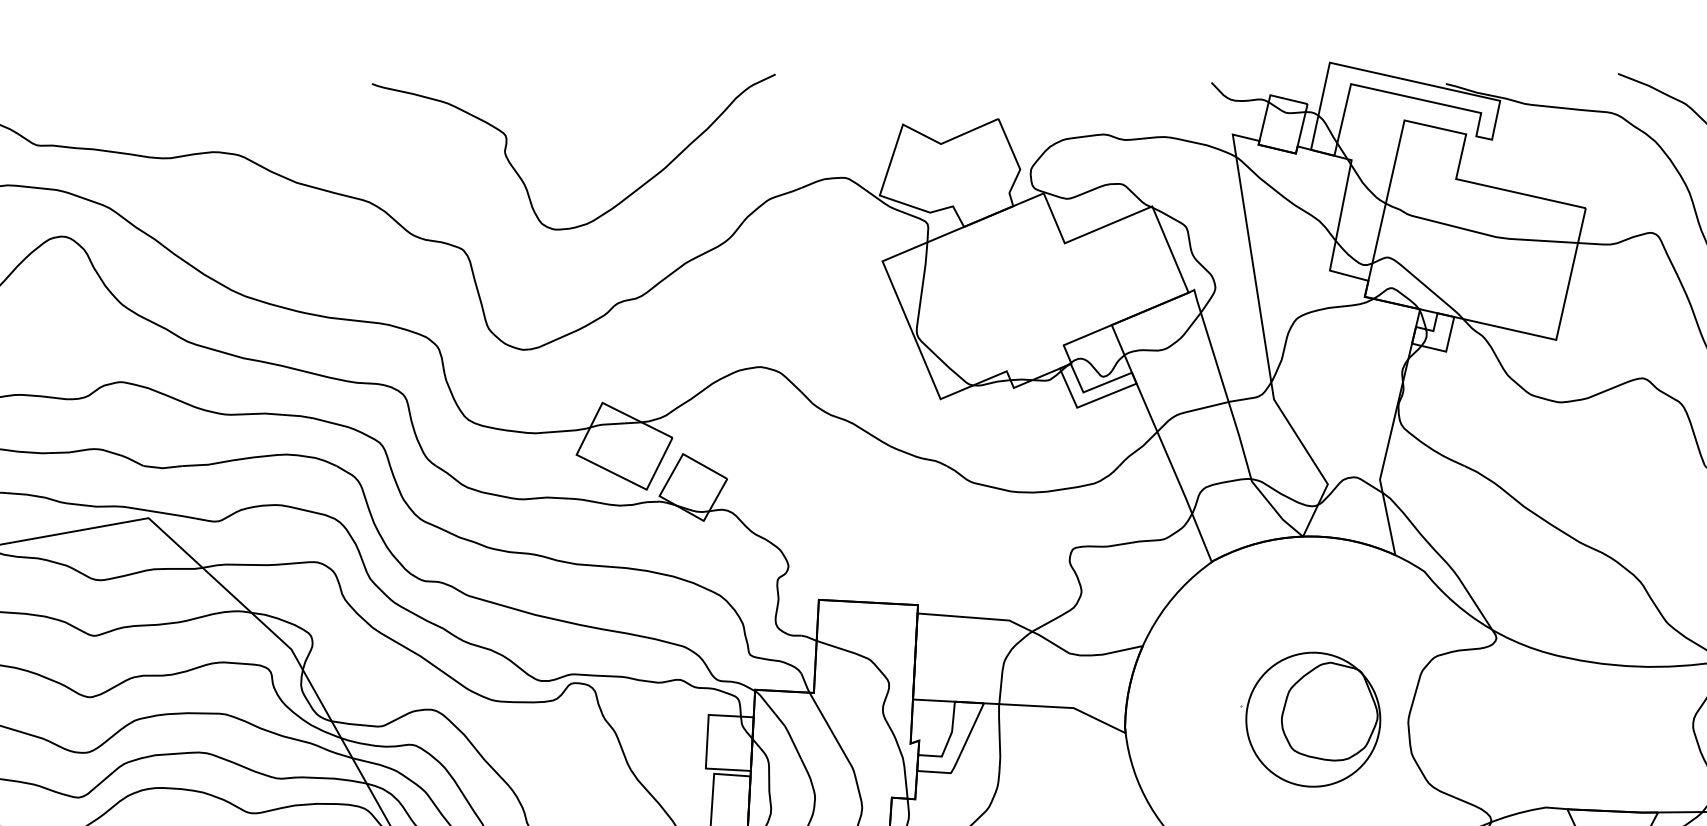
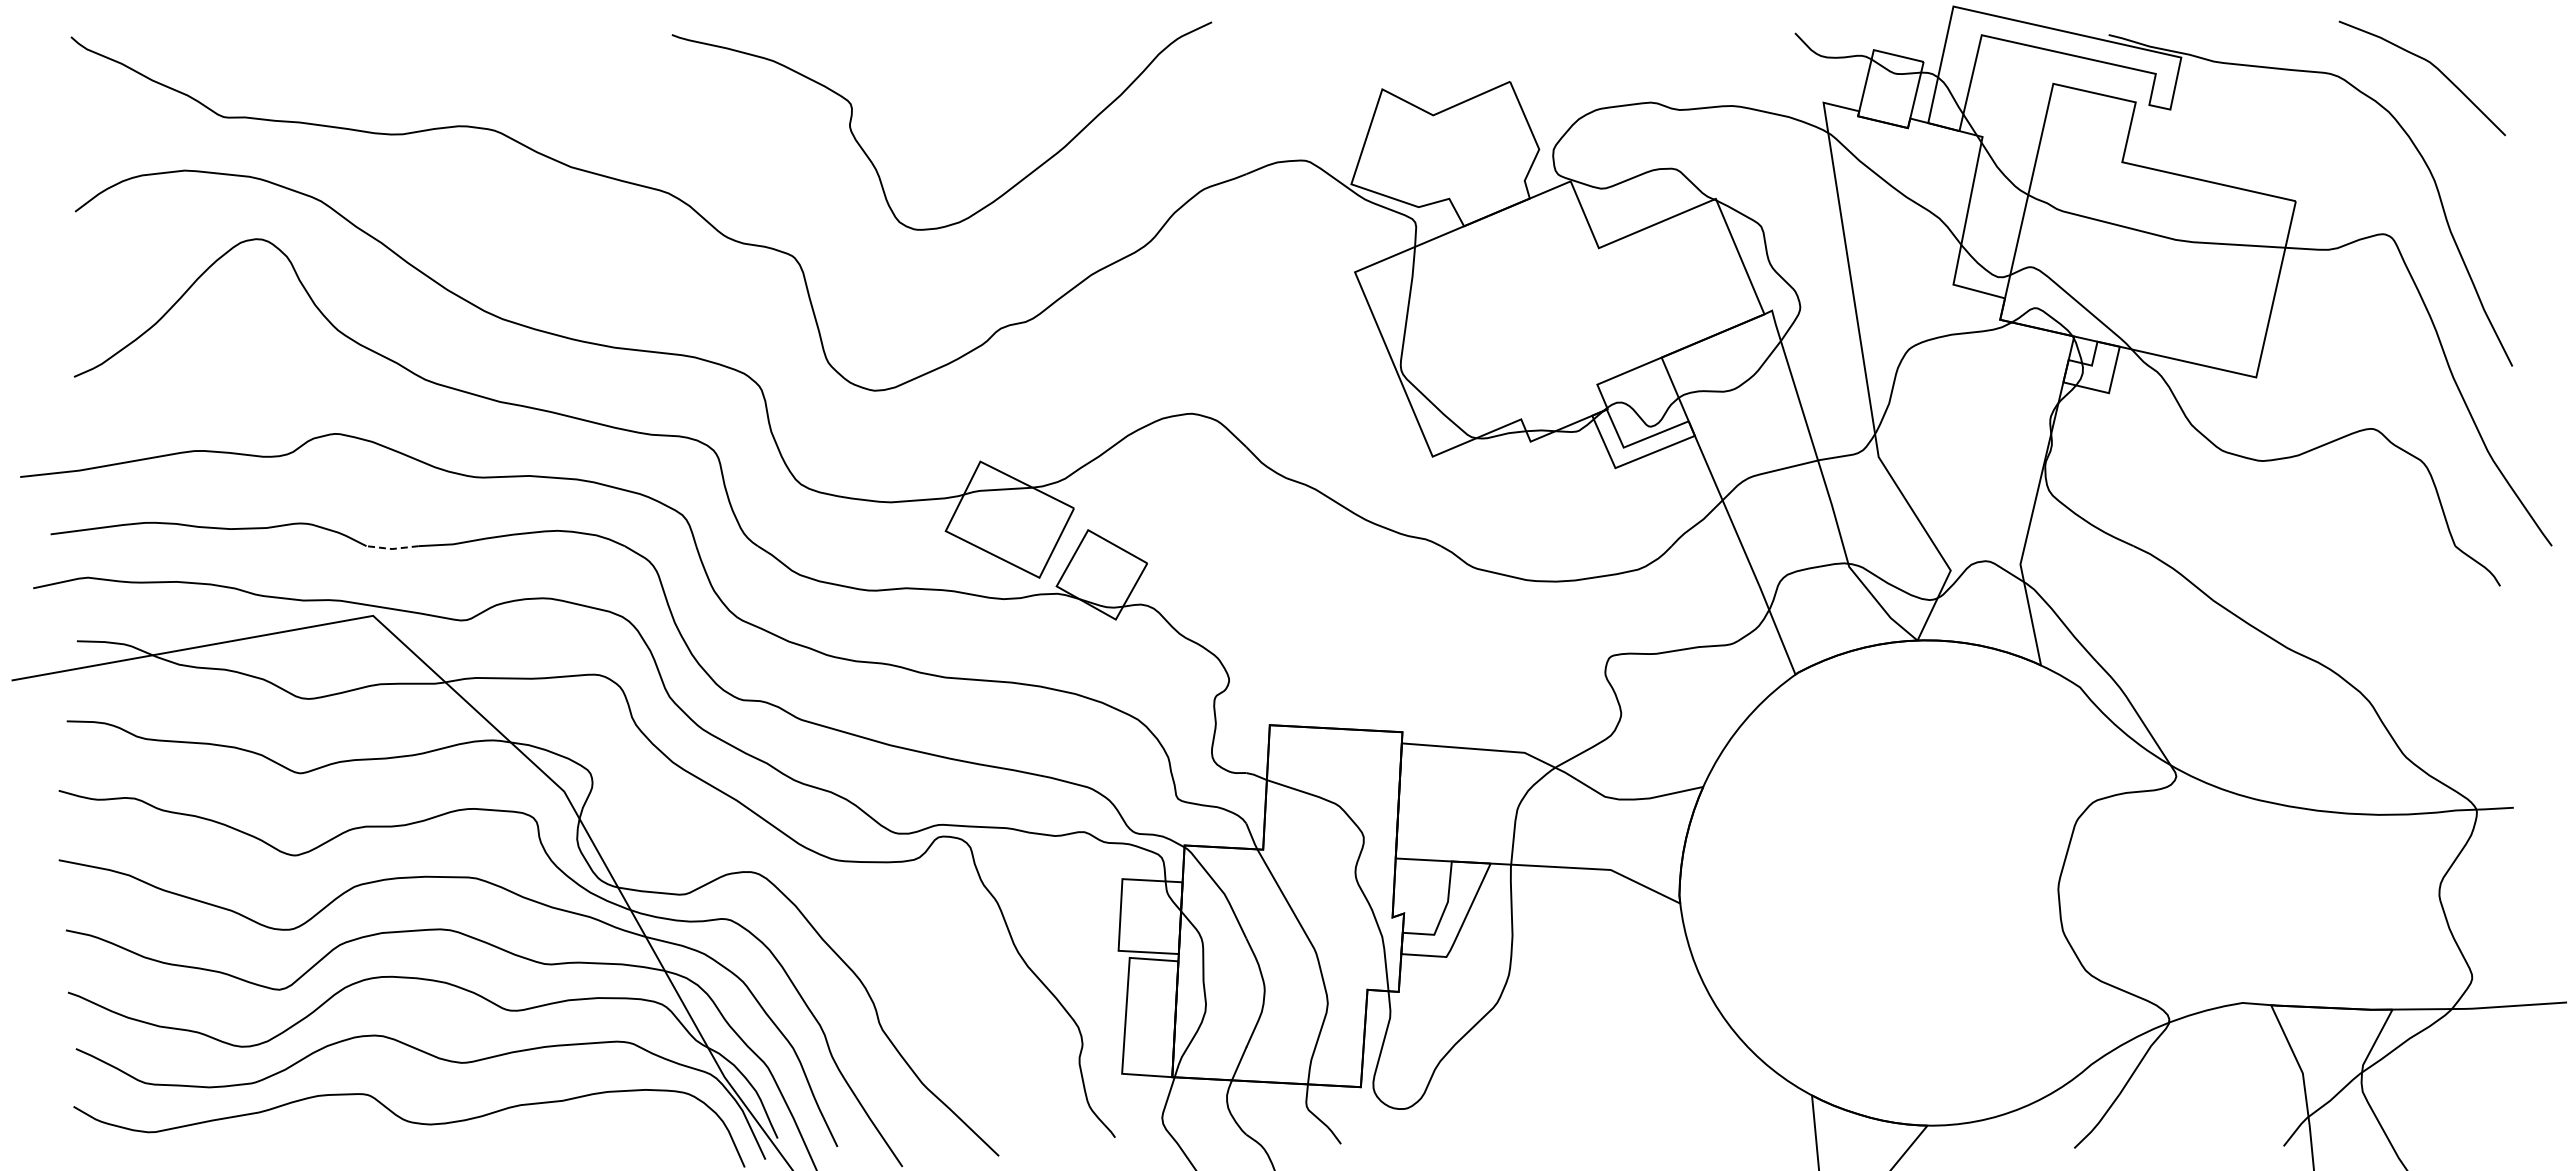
line: (163, 468) -> (392, 549), solid -> dashed
part: (1310, 719) -> (1927, 885), removed

